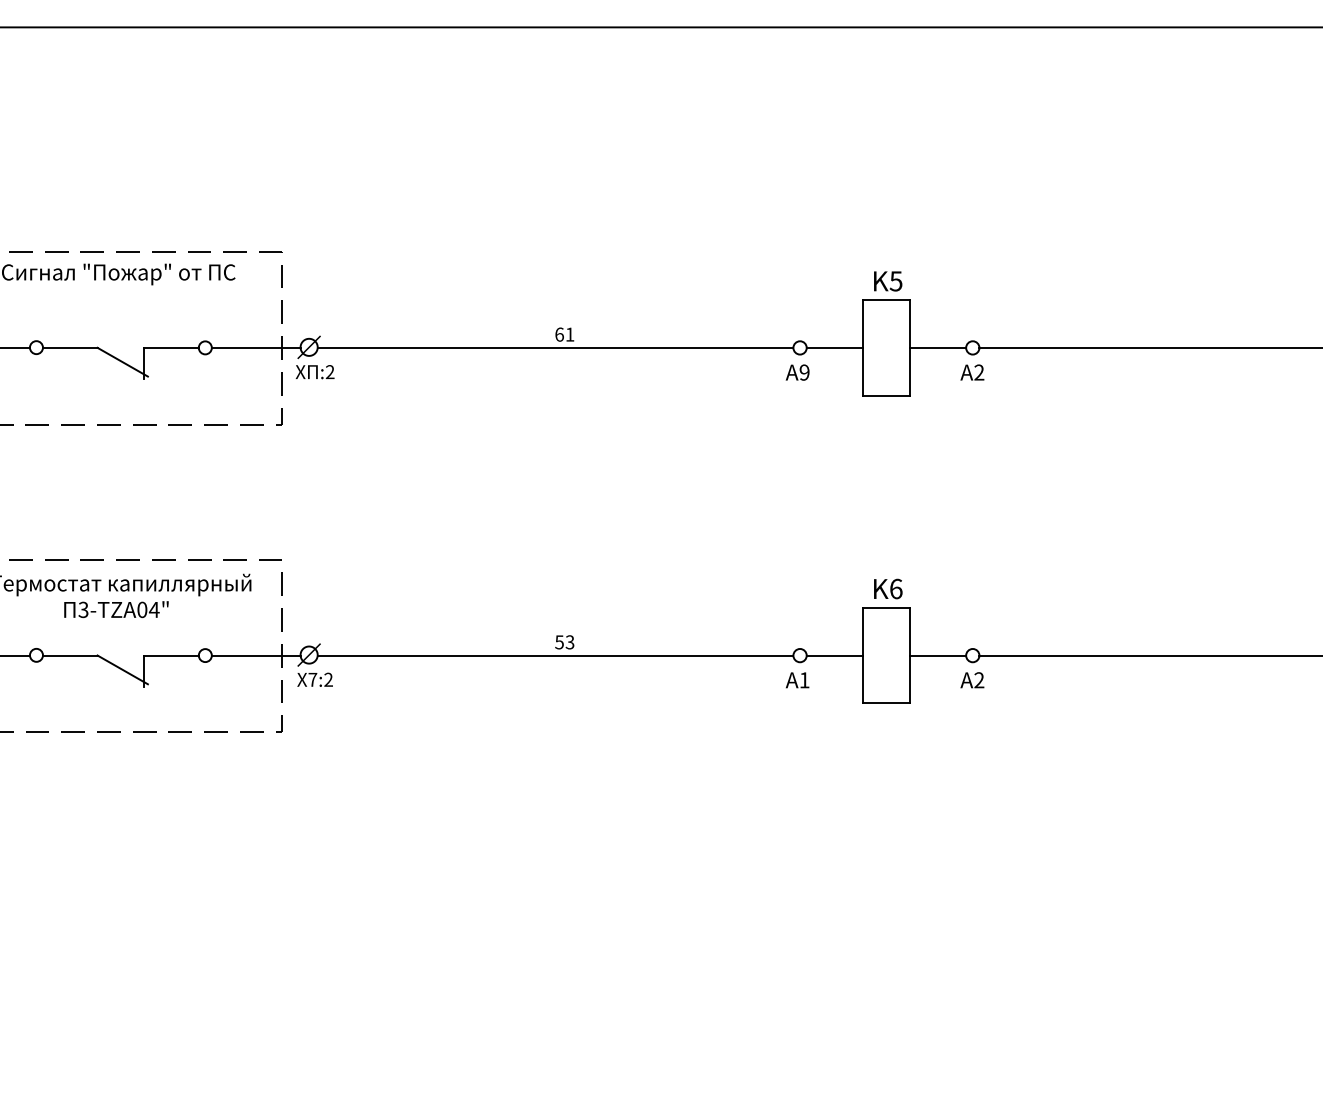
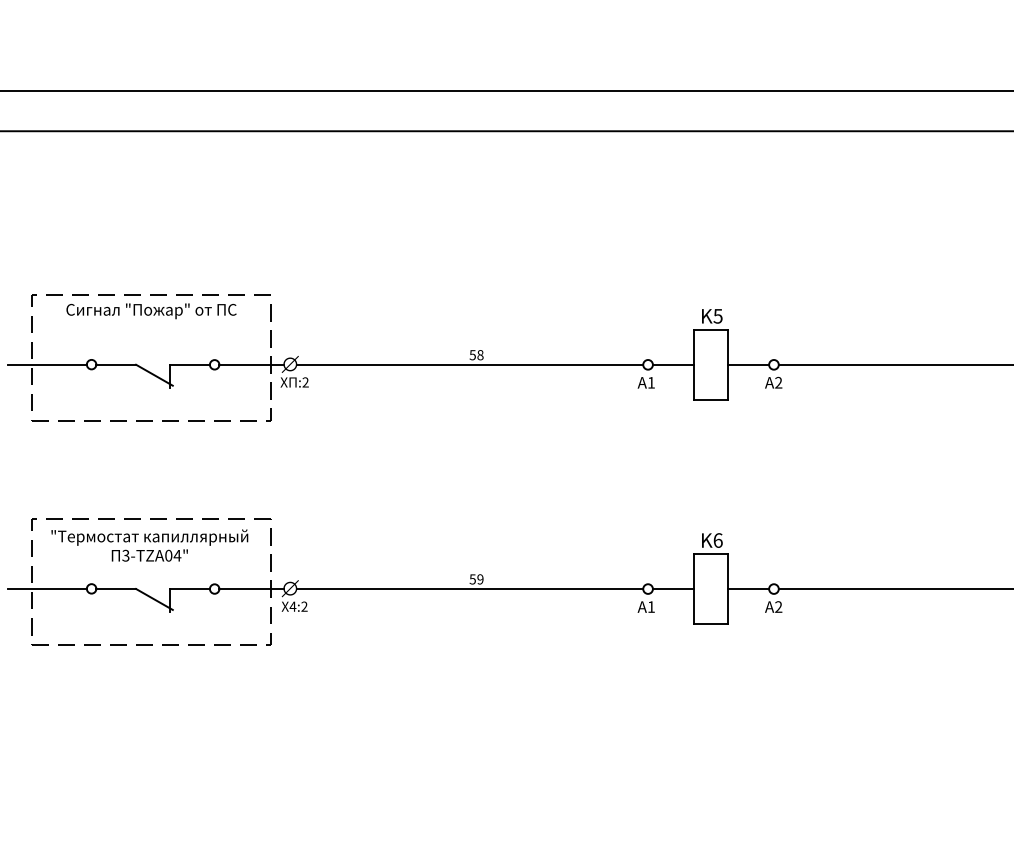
text: (564, 335) -> (476, 355), 61 -> 58
text: (803, 372) -> (650, 382), 9 -> 1
text: (570, 642) -> (480, 579), 53 -> 59
text: (312, 679) -> (292, 606), X7:2 -> X4:2

